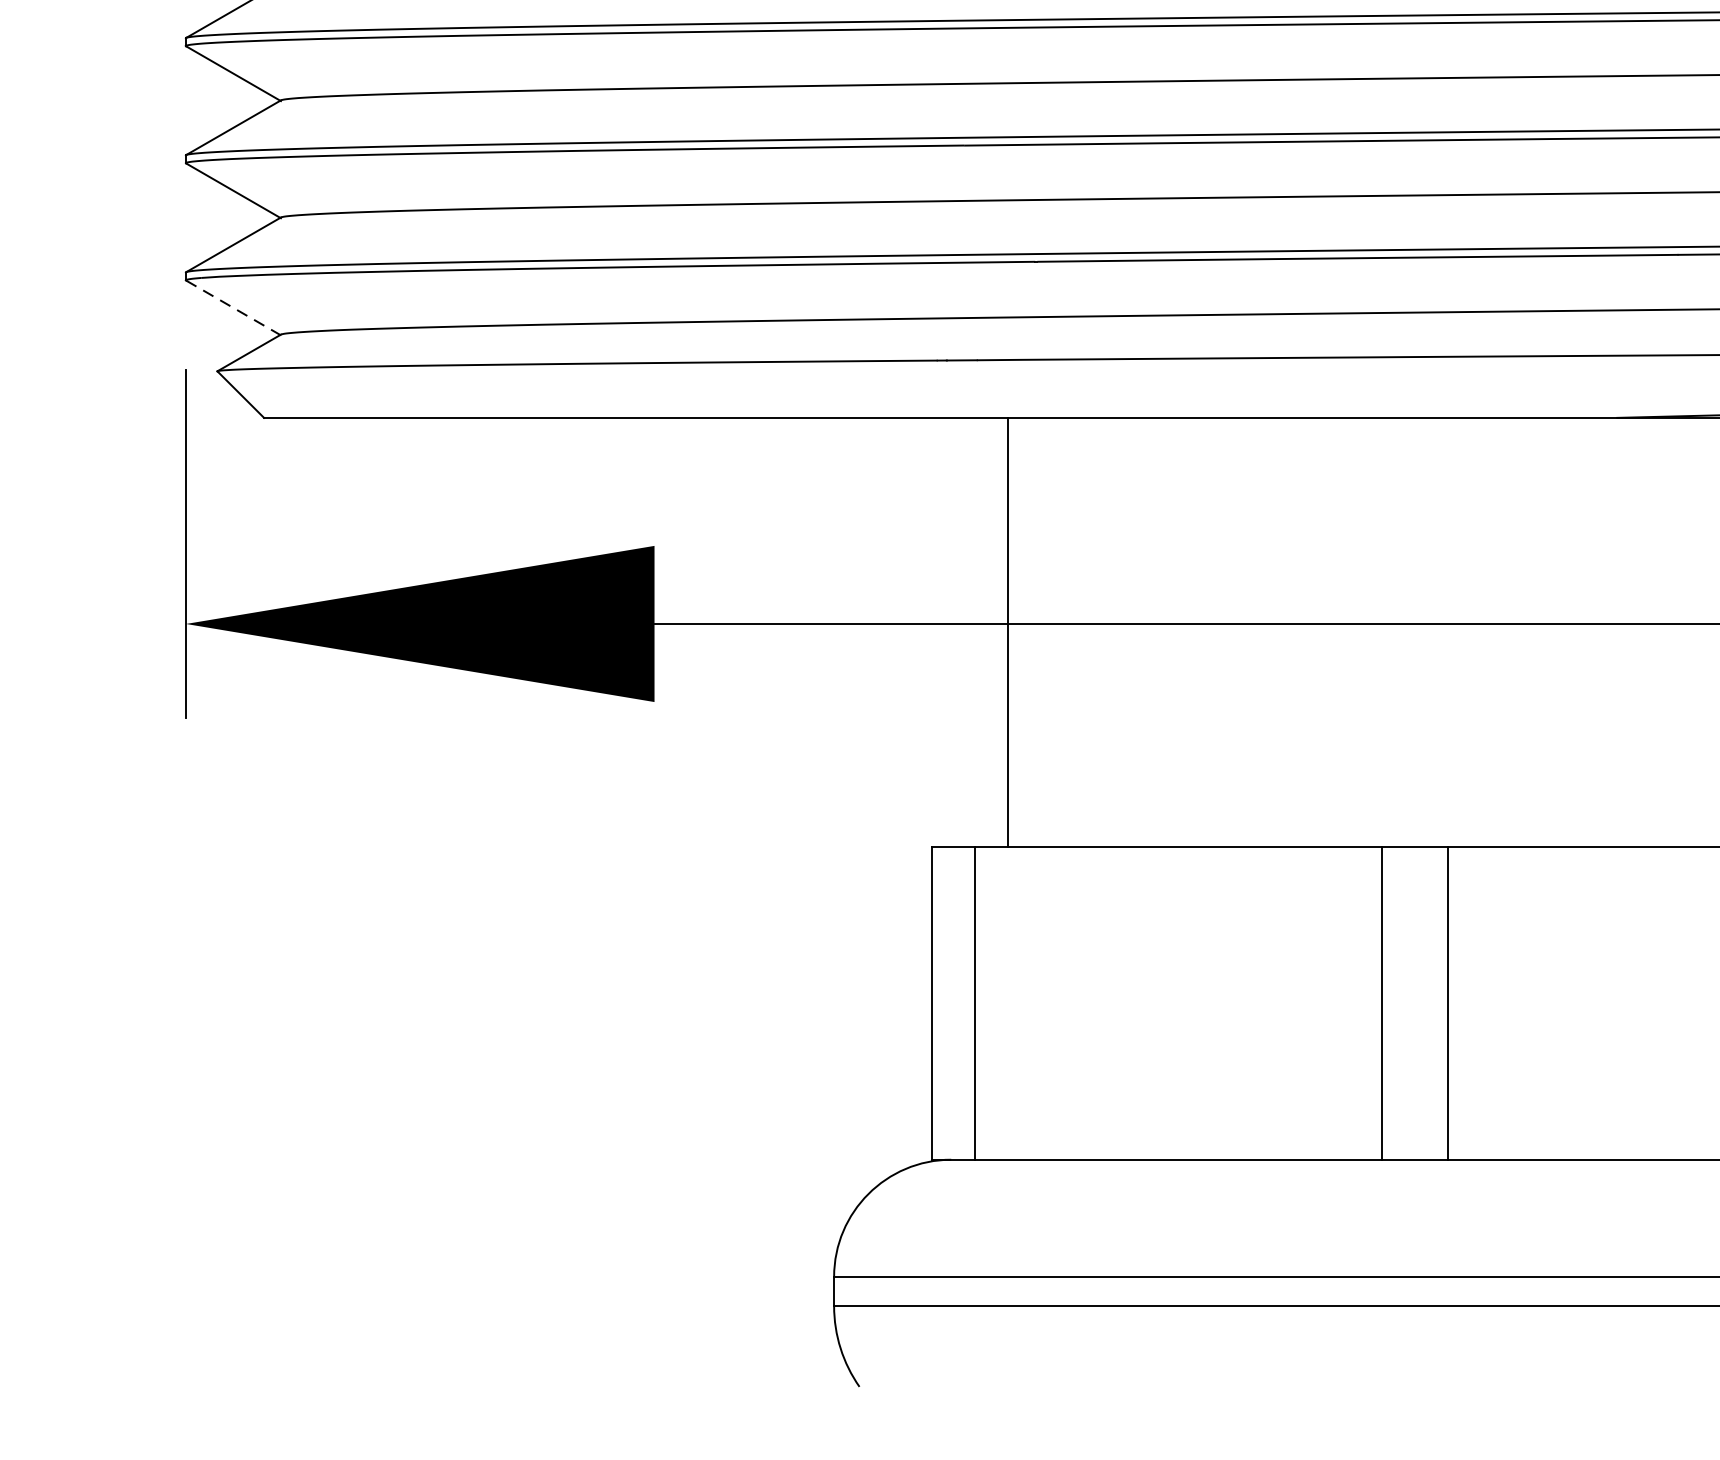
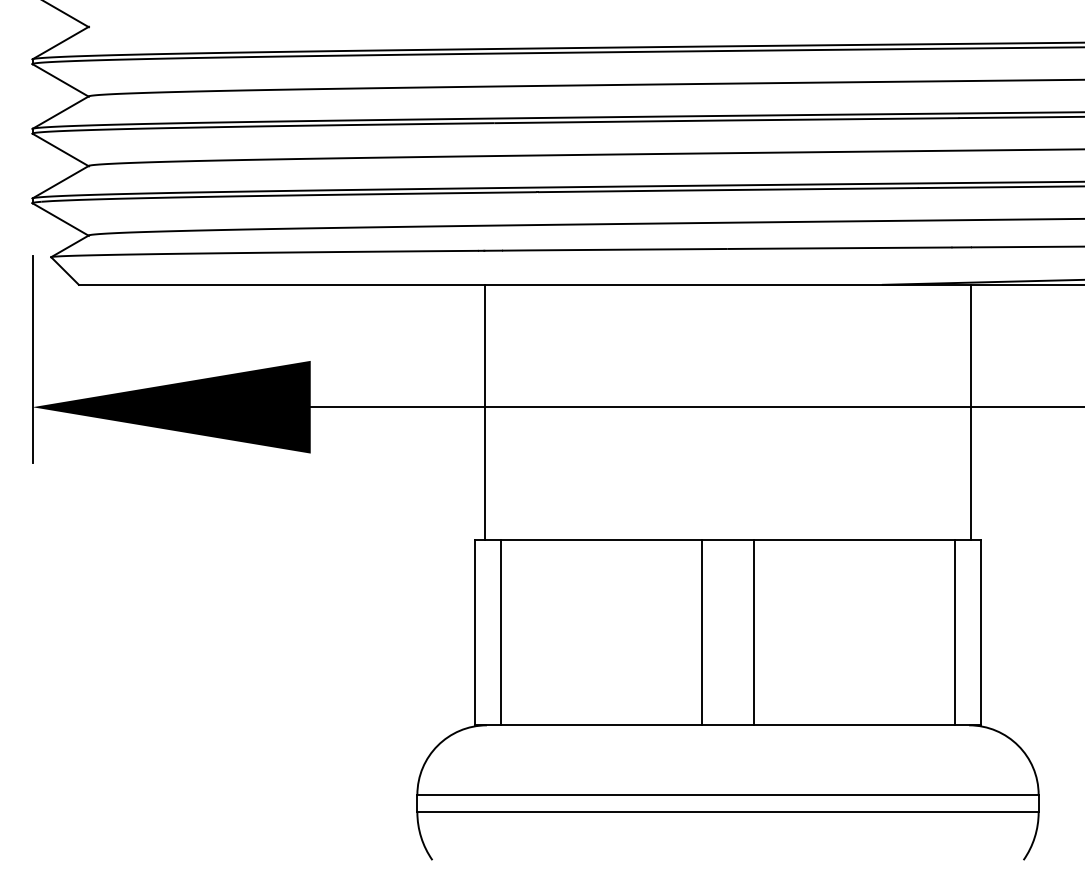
line: (234, 307) -> (61, 219), dashed -> solid
line: (1007, 631) -> (484, 411), moved
line: (1381, 1003) -> (702, 632), moved
line: (1447, 1003) -> (753, 632), moved

